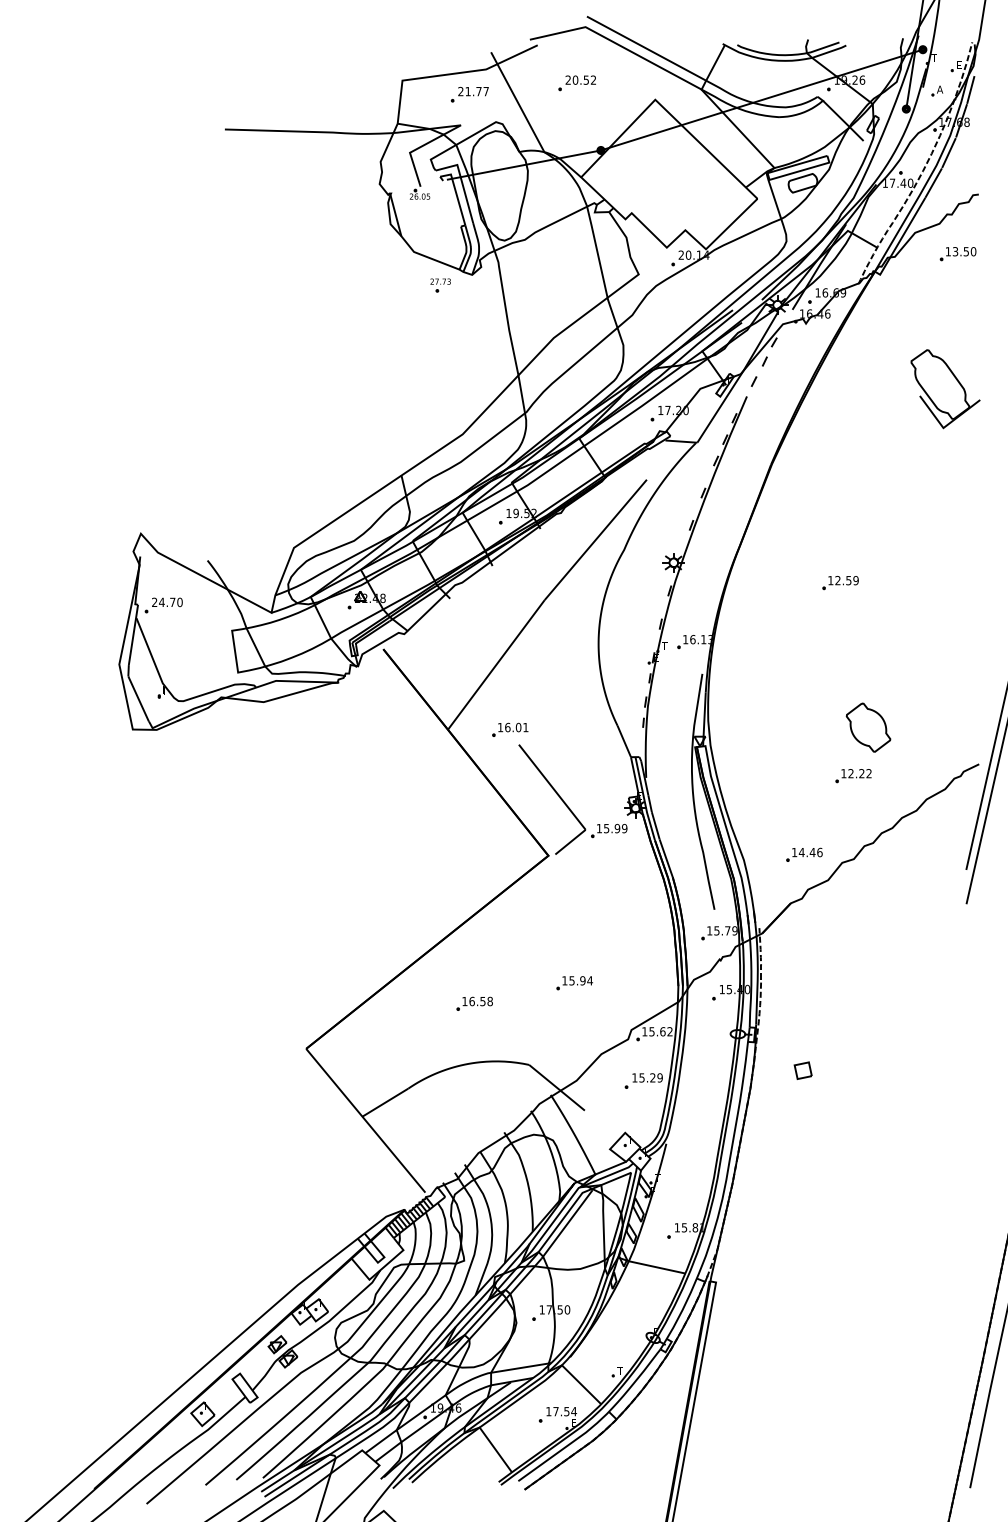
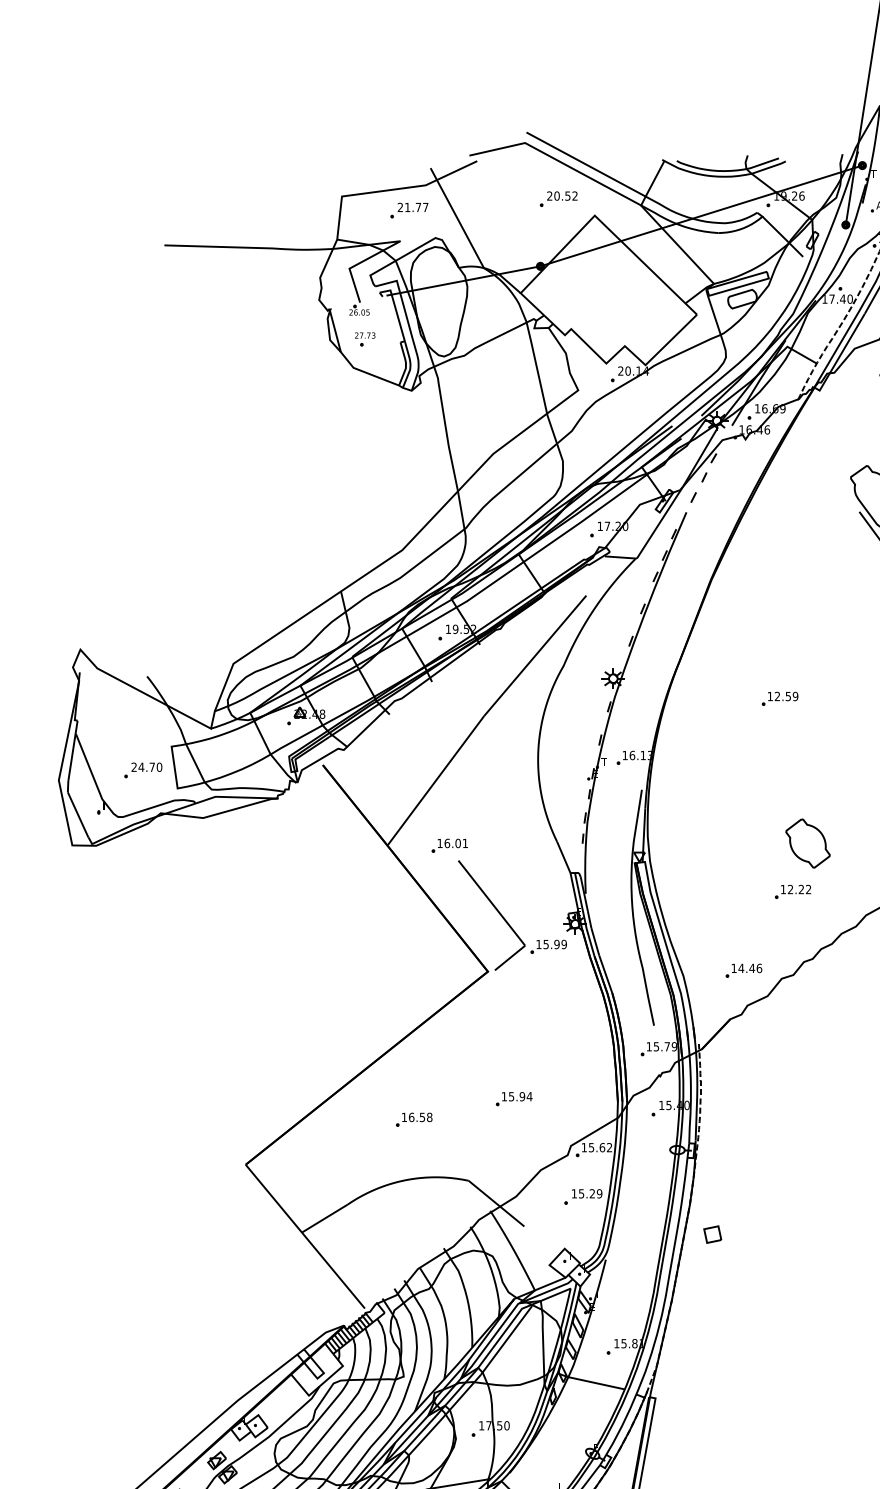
part: (576, 83) -> (558, 199), moved
part: (440, 285) -> (365, 339), moved
part: (163, 605) -> (143, 770), moved
part: (802, 1070) -> (712, 1234), moved

